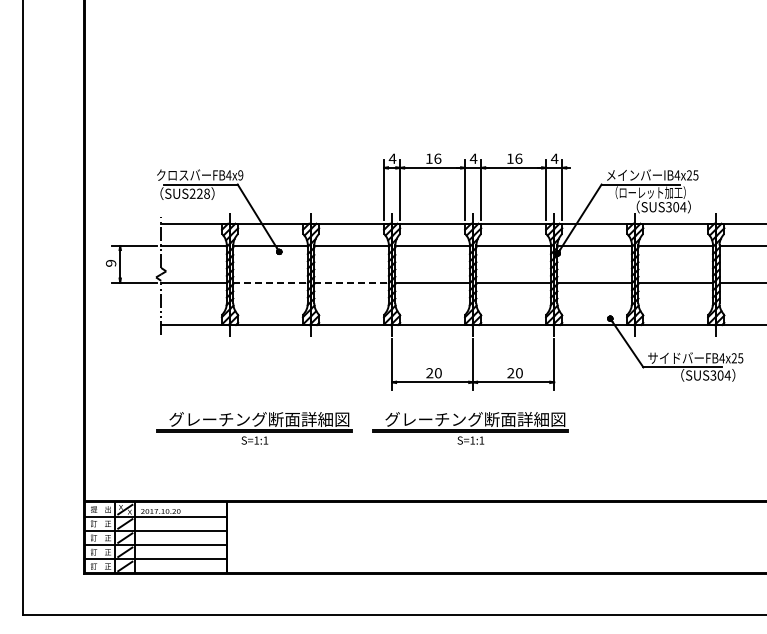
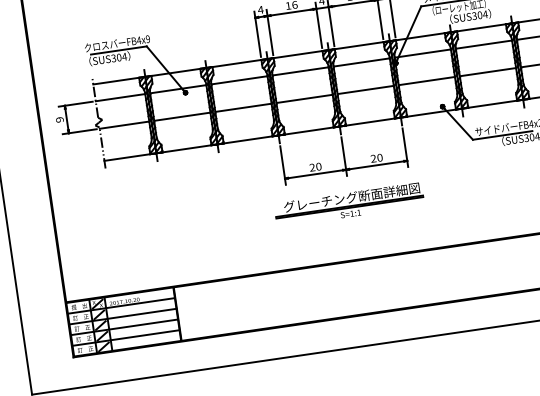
text: (199, 193) -> (118, 57), SUS228 -> SUS304
line: (271, 282) -> (183, 116), dashed -> solid
line: (352, 282) -> (244, 107), dashed -> solid
part: (254, 428) -> (186, 228), removed

